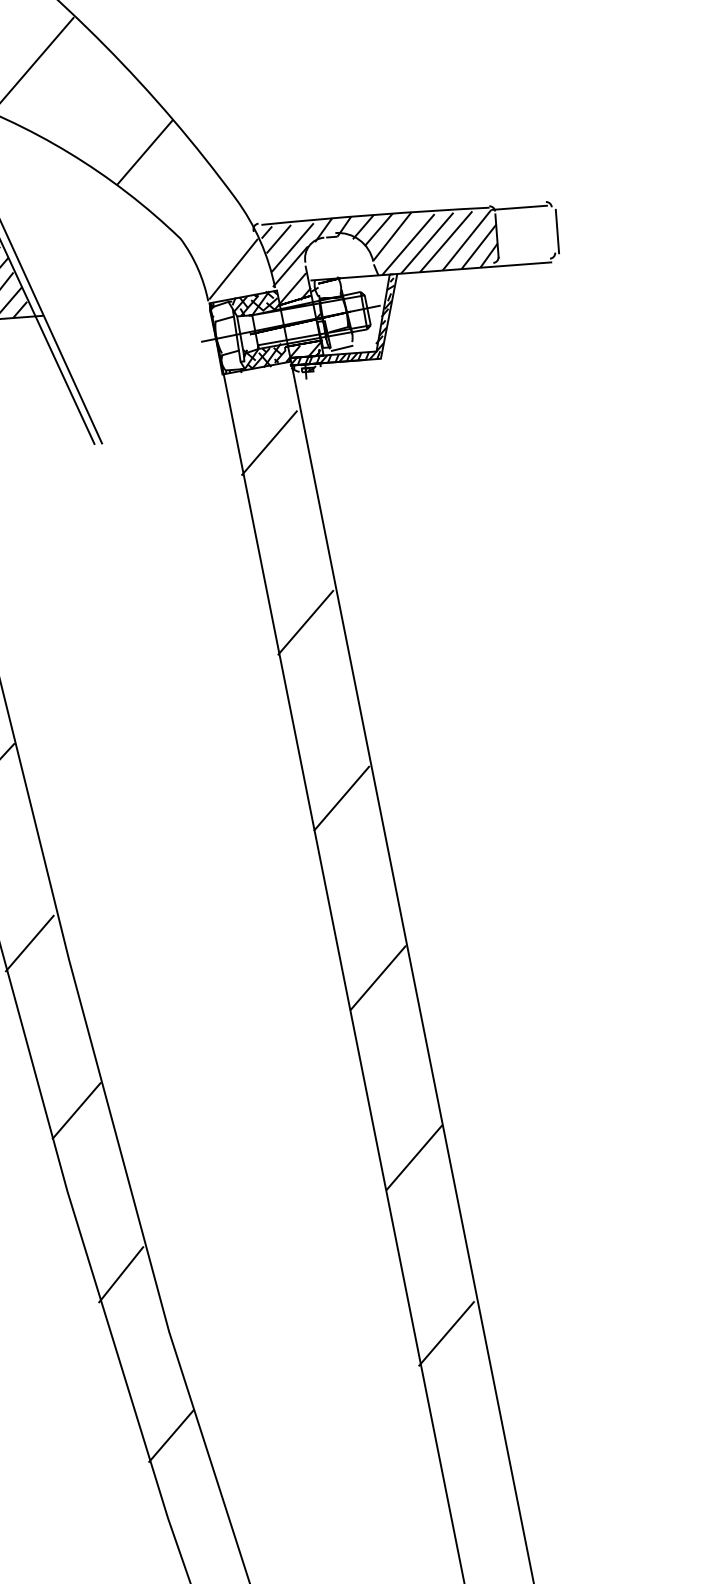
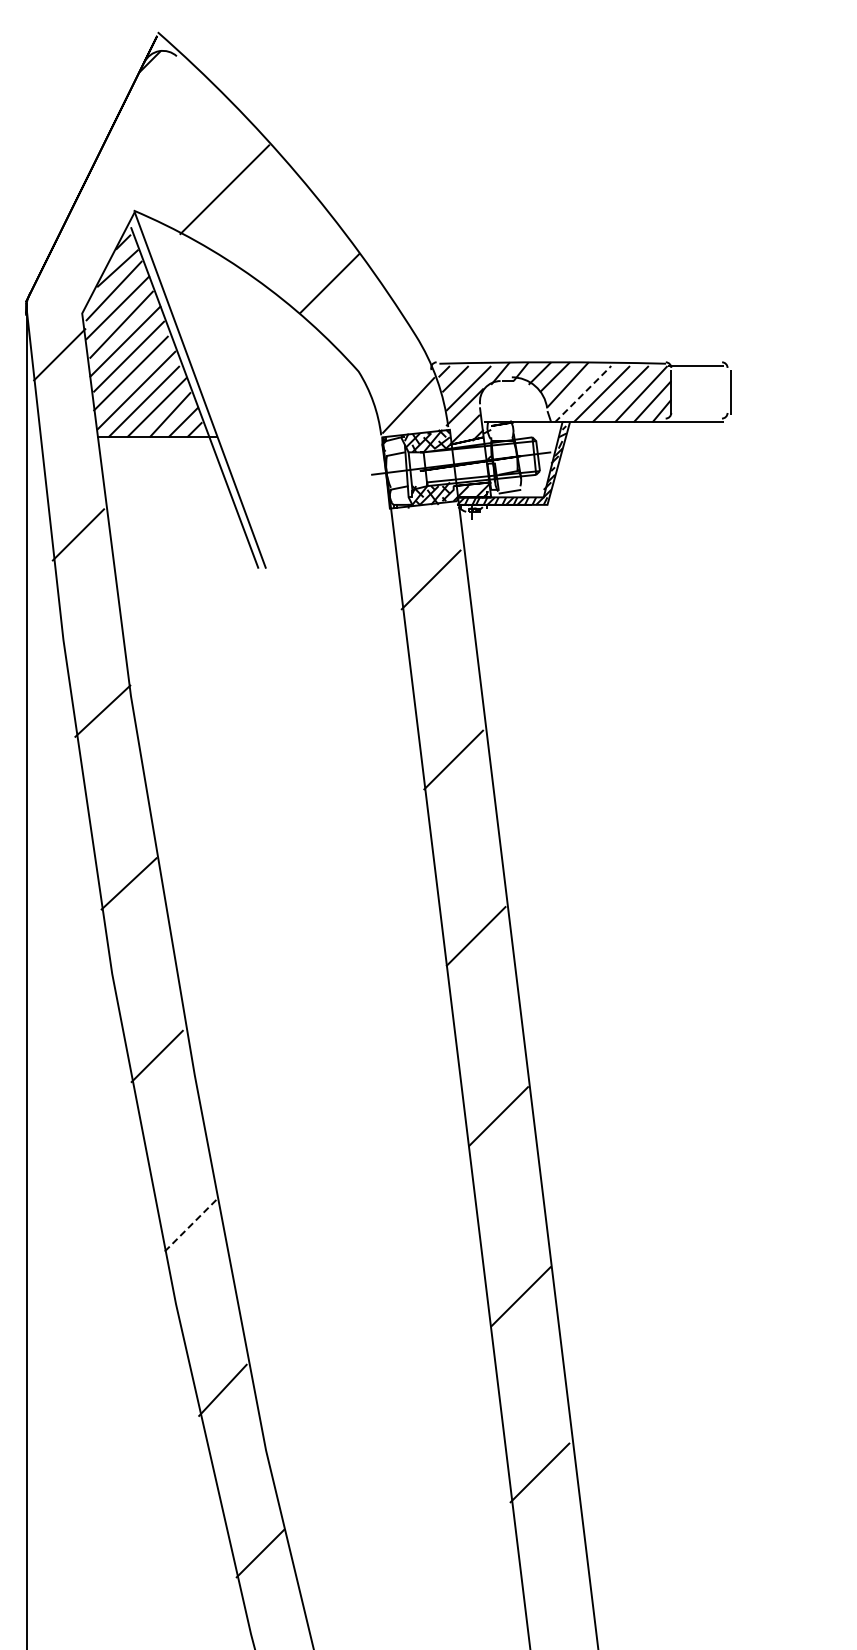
line: (408, 244) -> (583, 394), solid -> dashed
line: (77, 1110) -> (191, 1224), solid -> dashed

